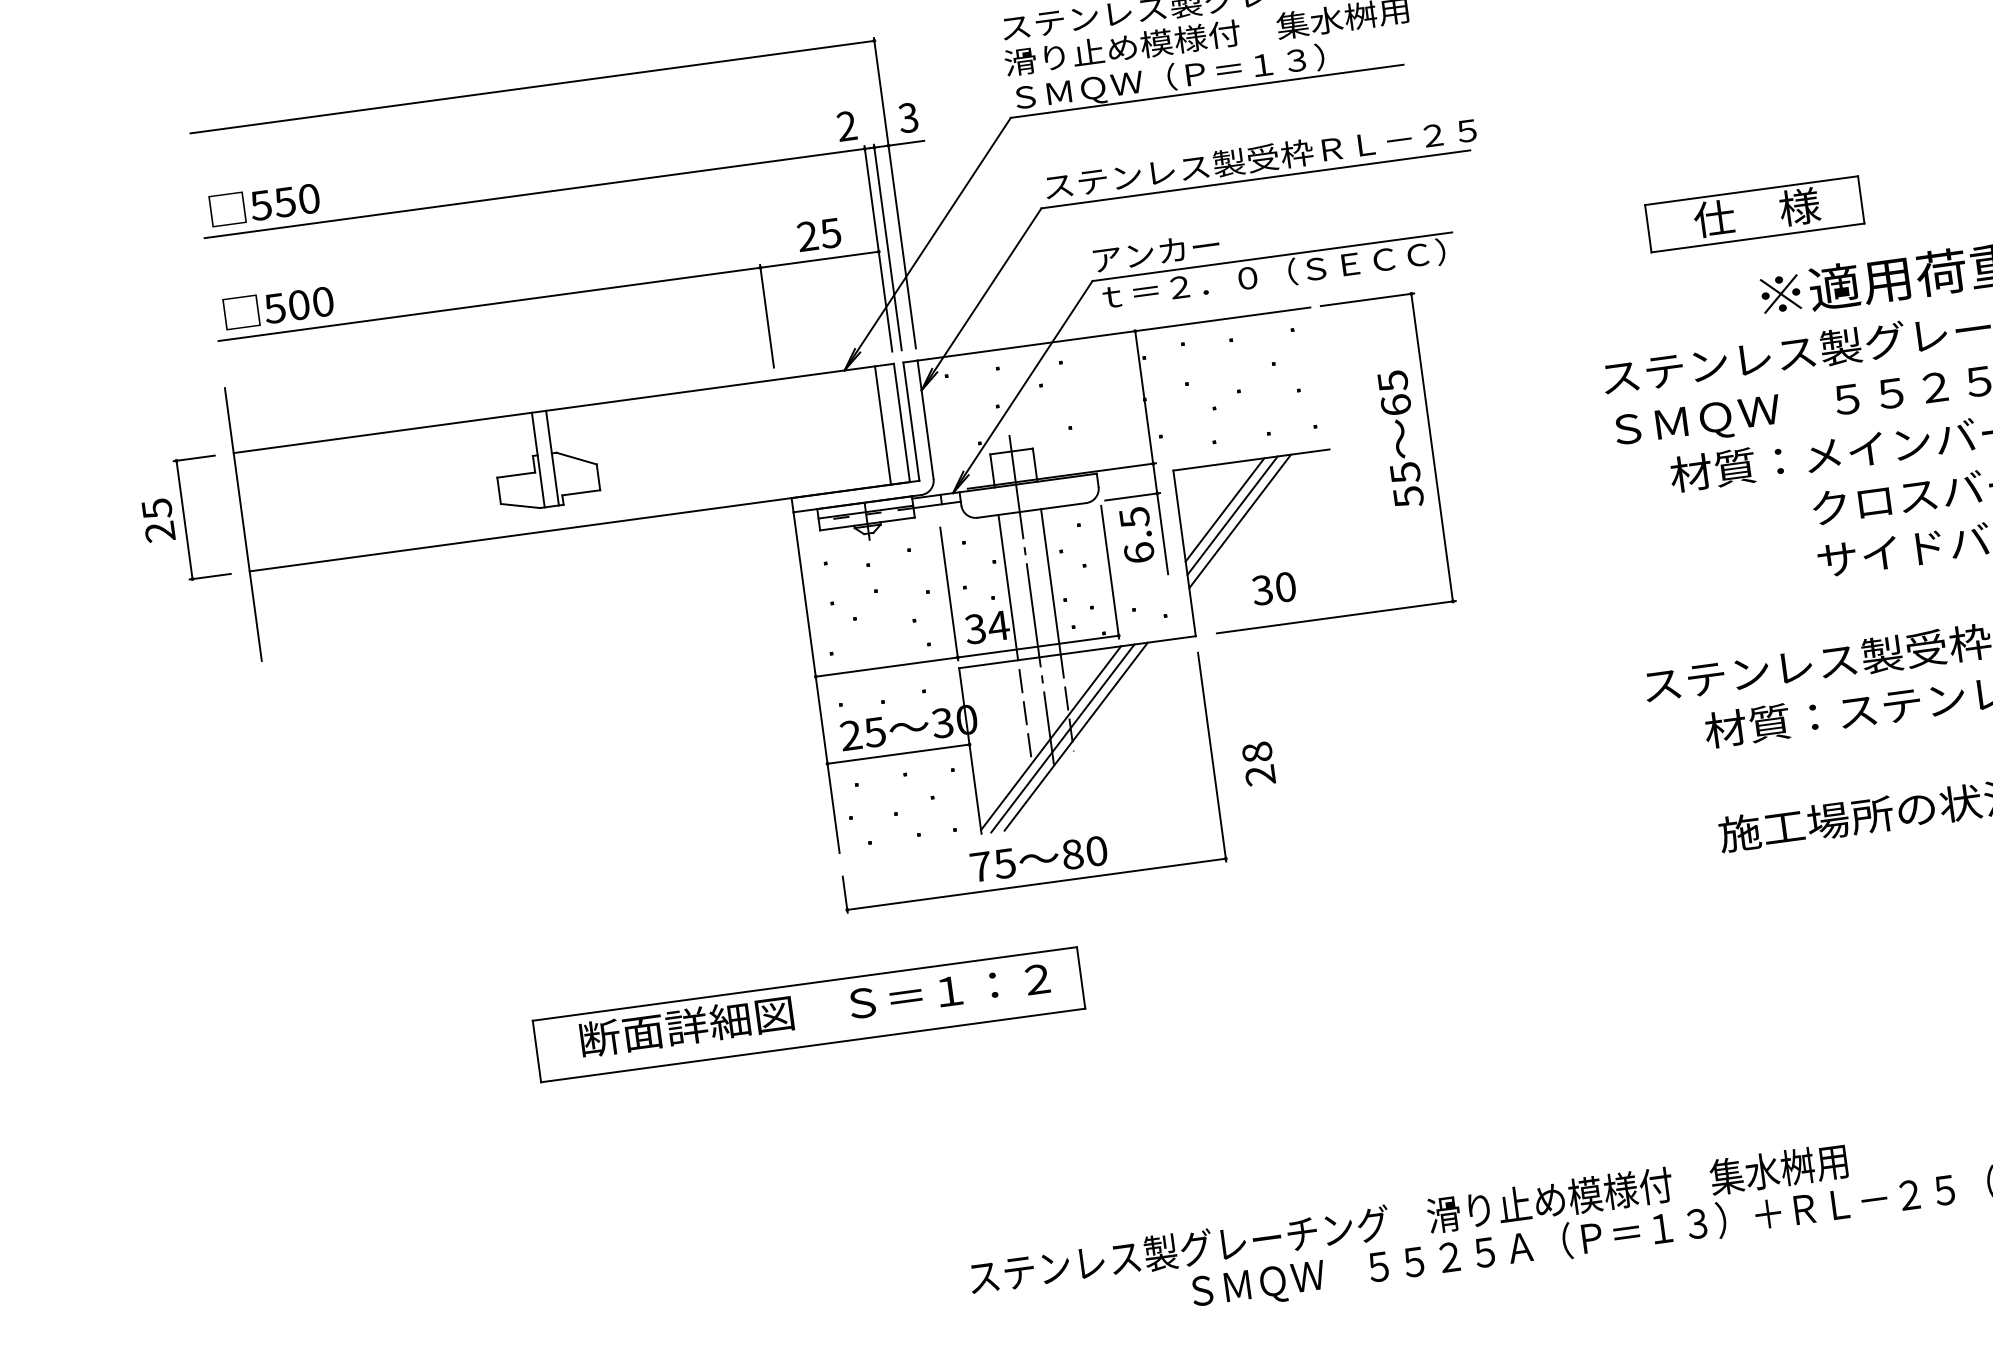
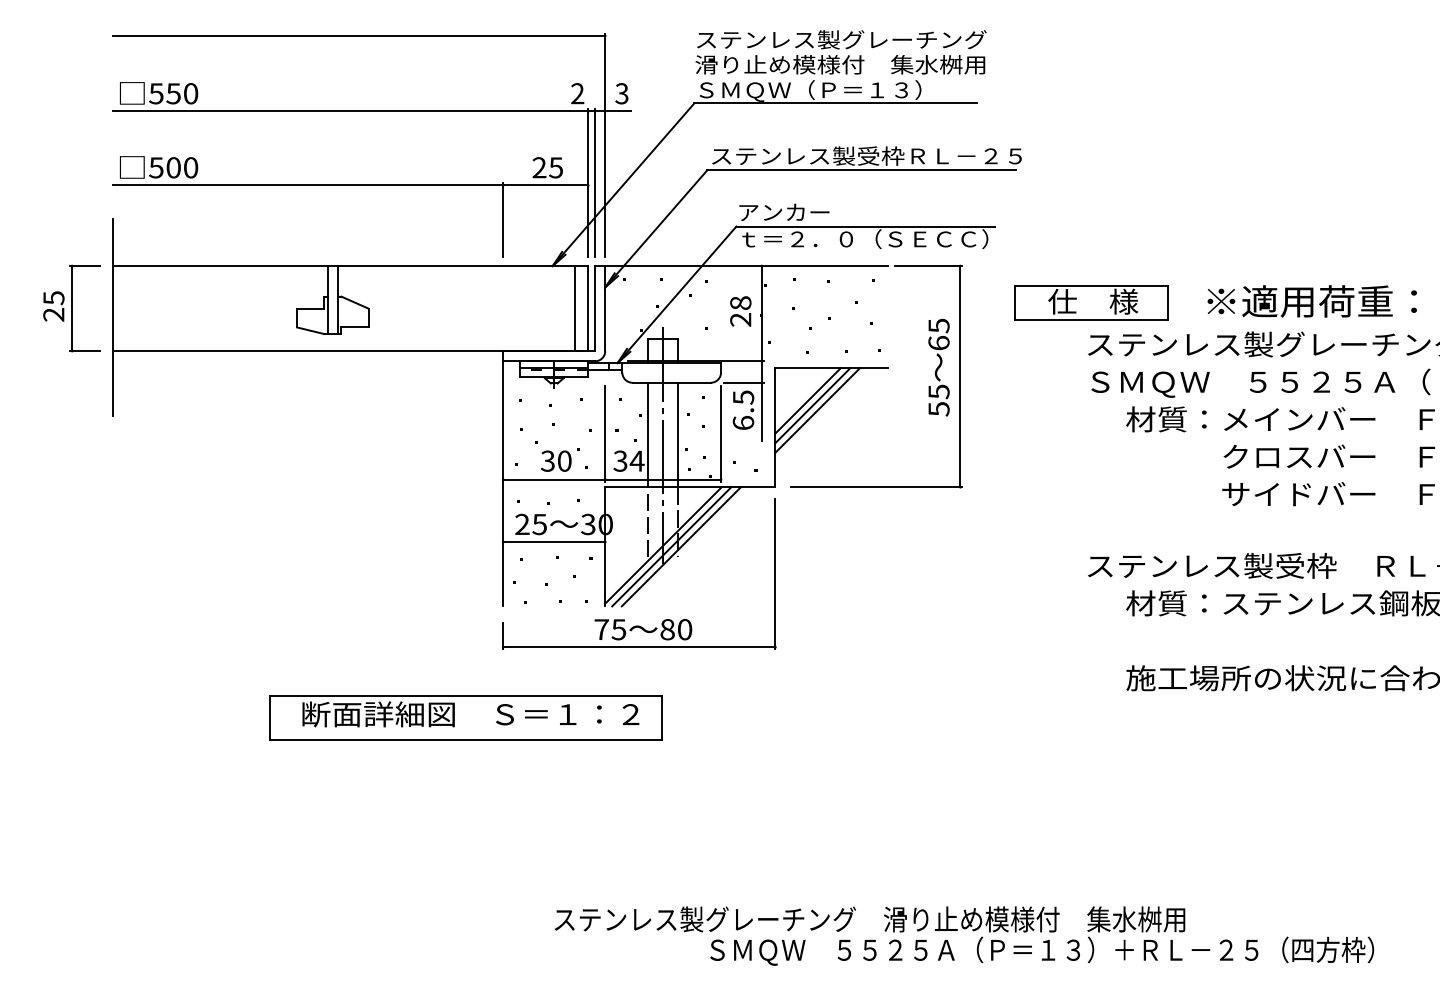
part: (1754, 214) -> (1091, 302), moved
text: (1274, 587) -> (556, 460), moved
text: (1258, 763) -> (740, 311), moved

